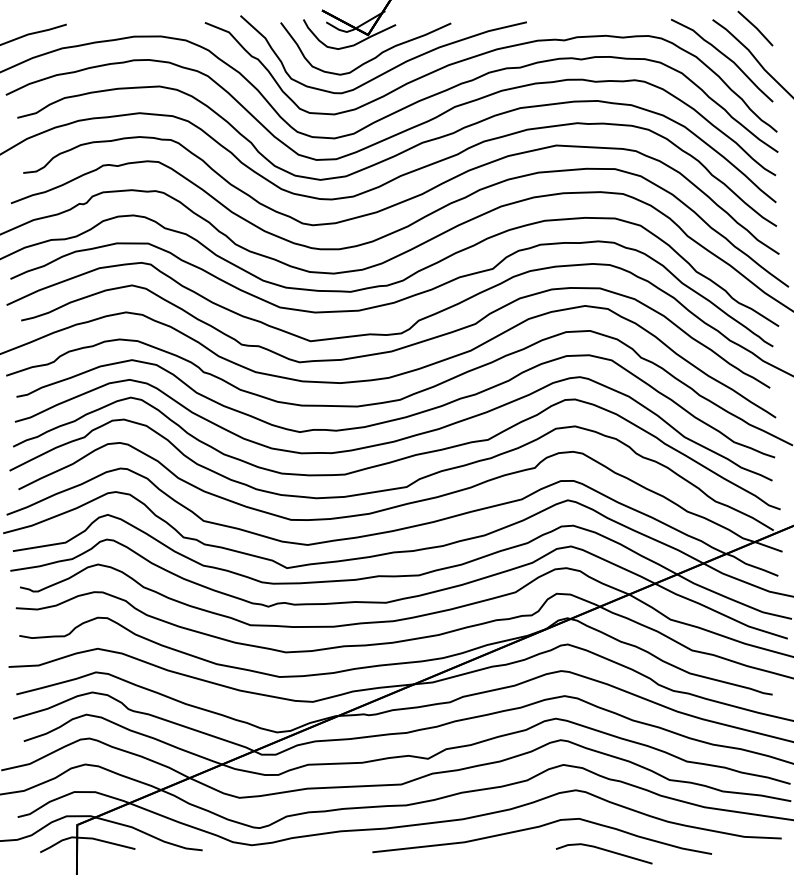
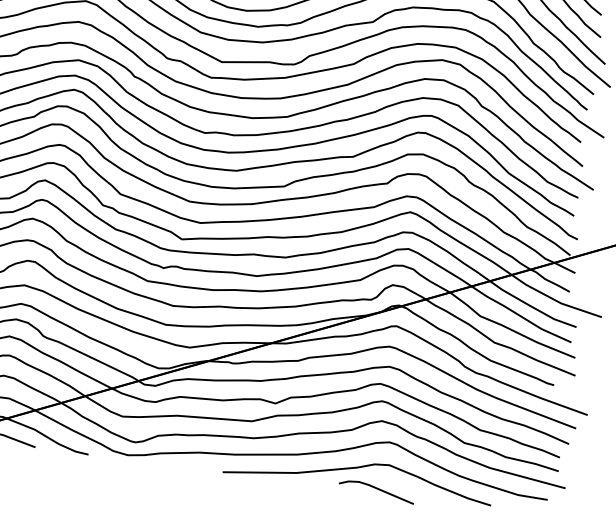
line: (603, 850) -> (376, 489), moved

